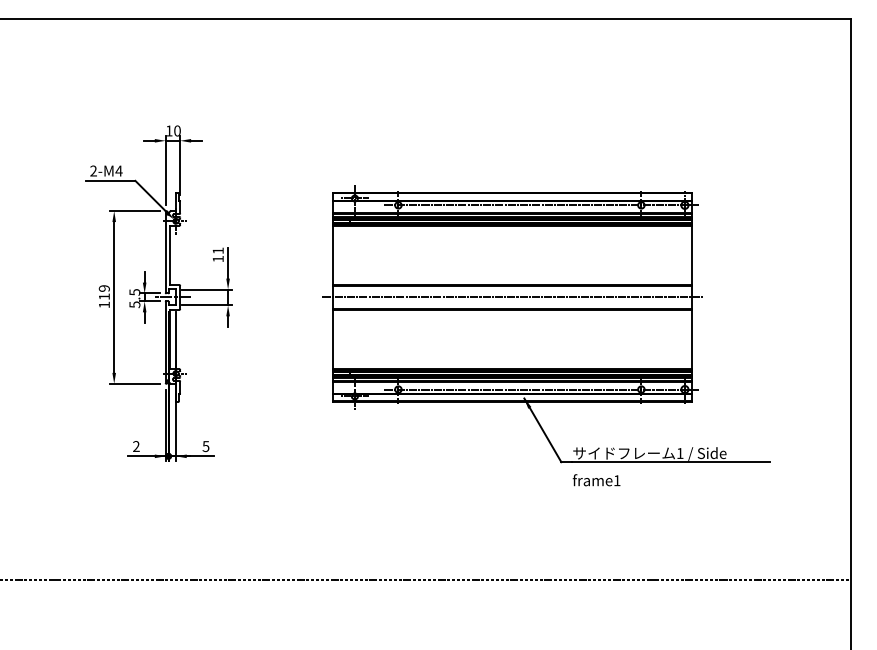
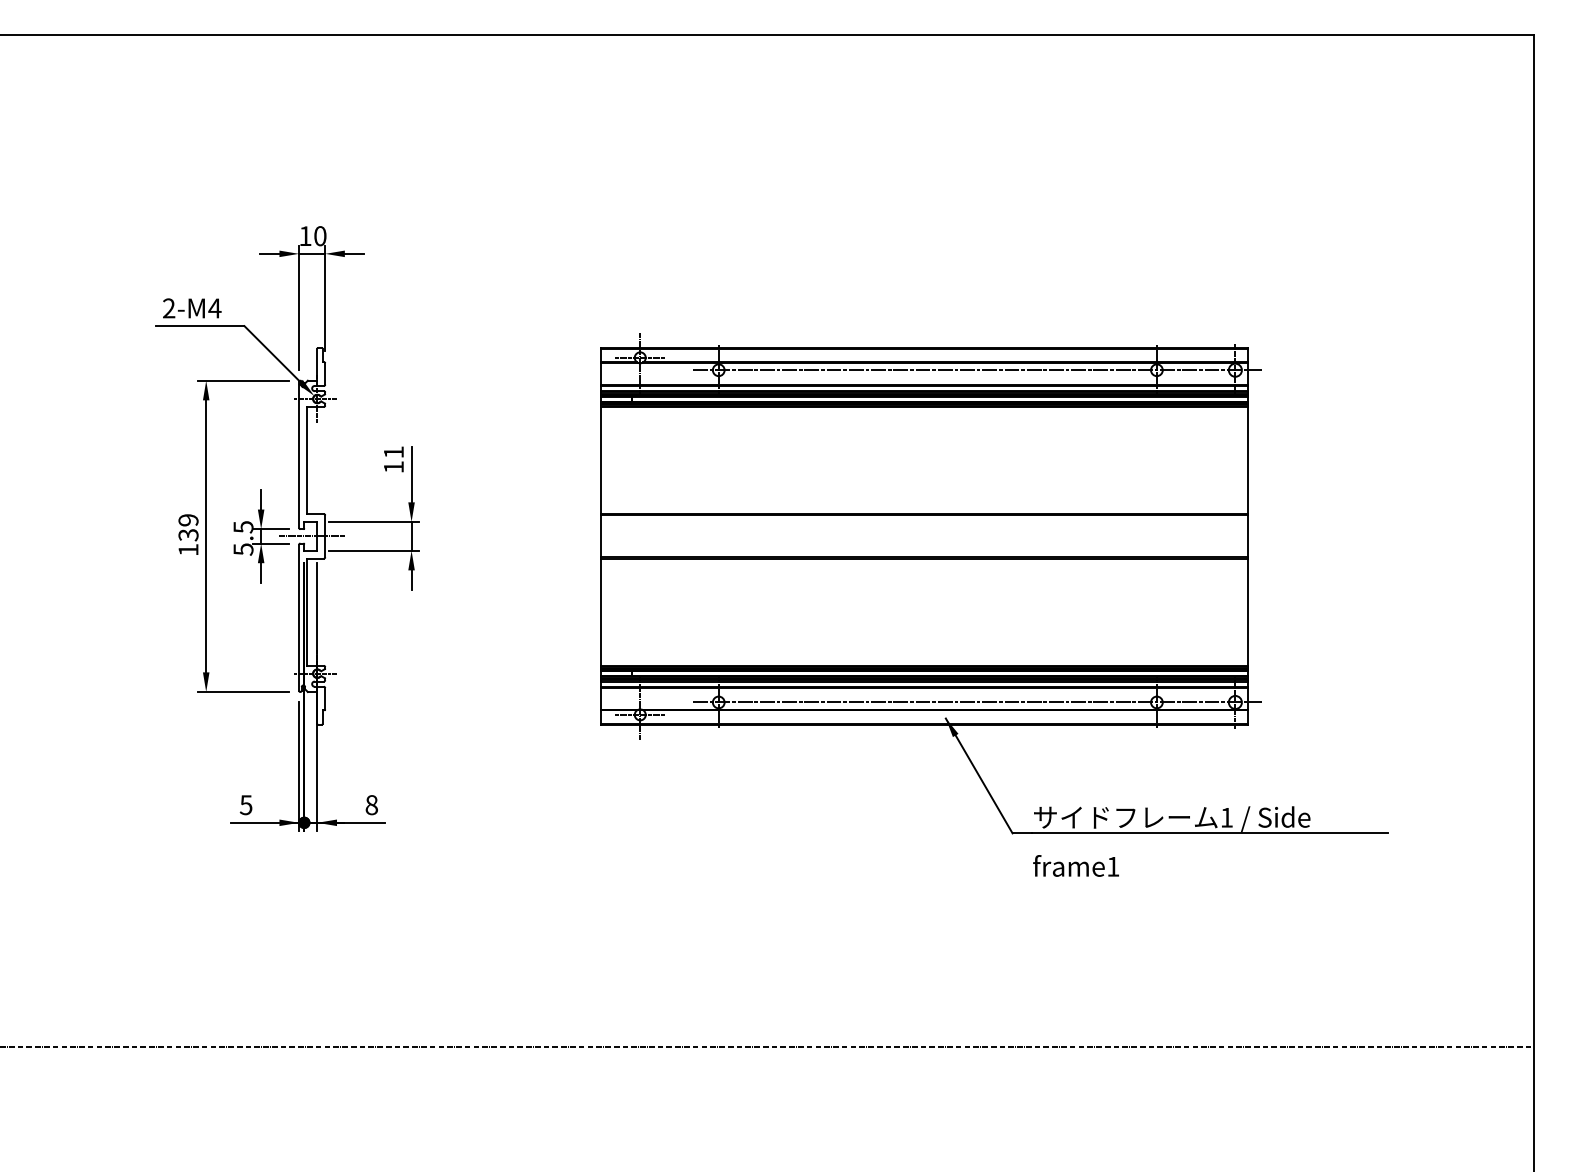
text: (103, 296) -> (186, 534), 119 -> 139
line: (512, 297) -> (924, 536), removed
text: (136, 446) -> (246, 805), 2 -> 5
text: (205, 446) -> (370, 805), 5 -> 8

